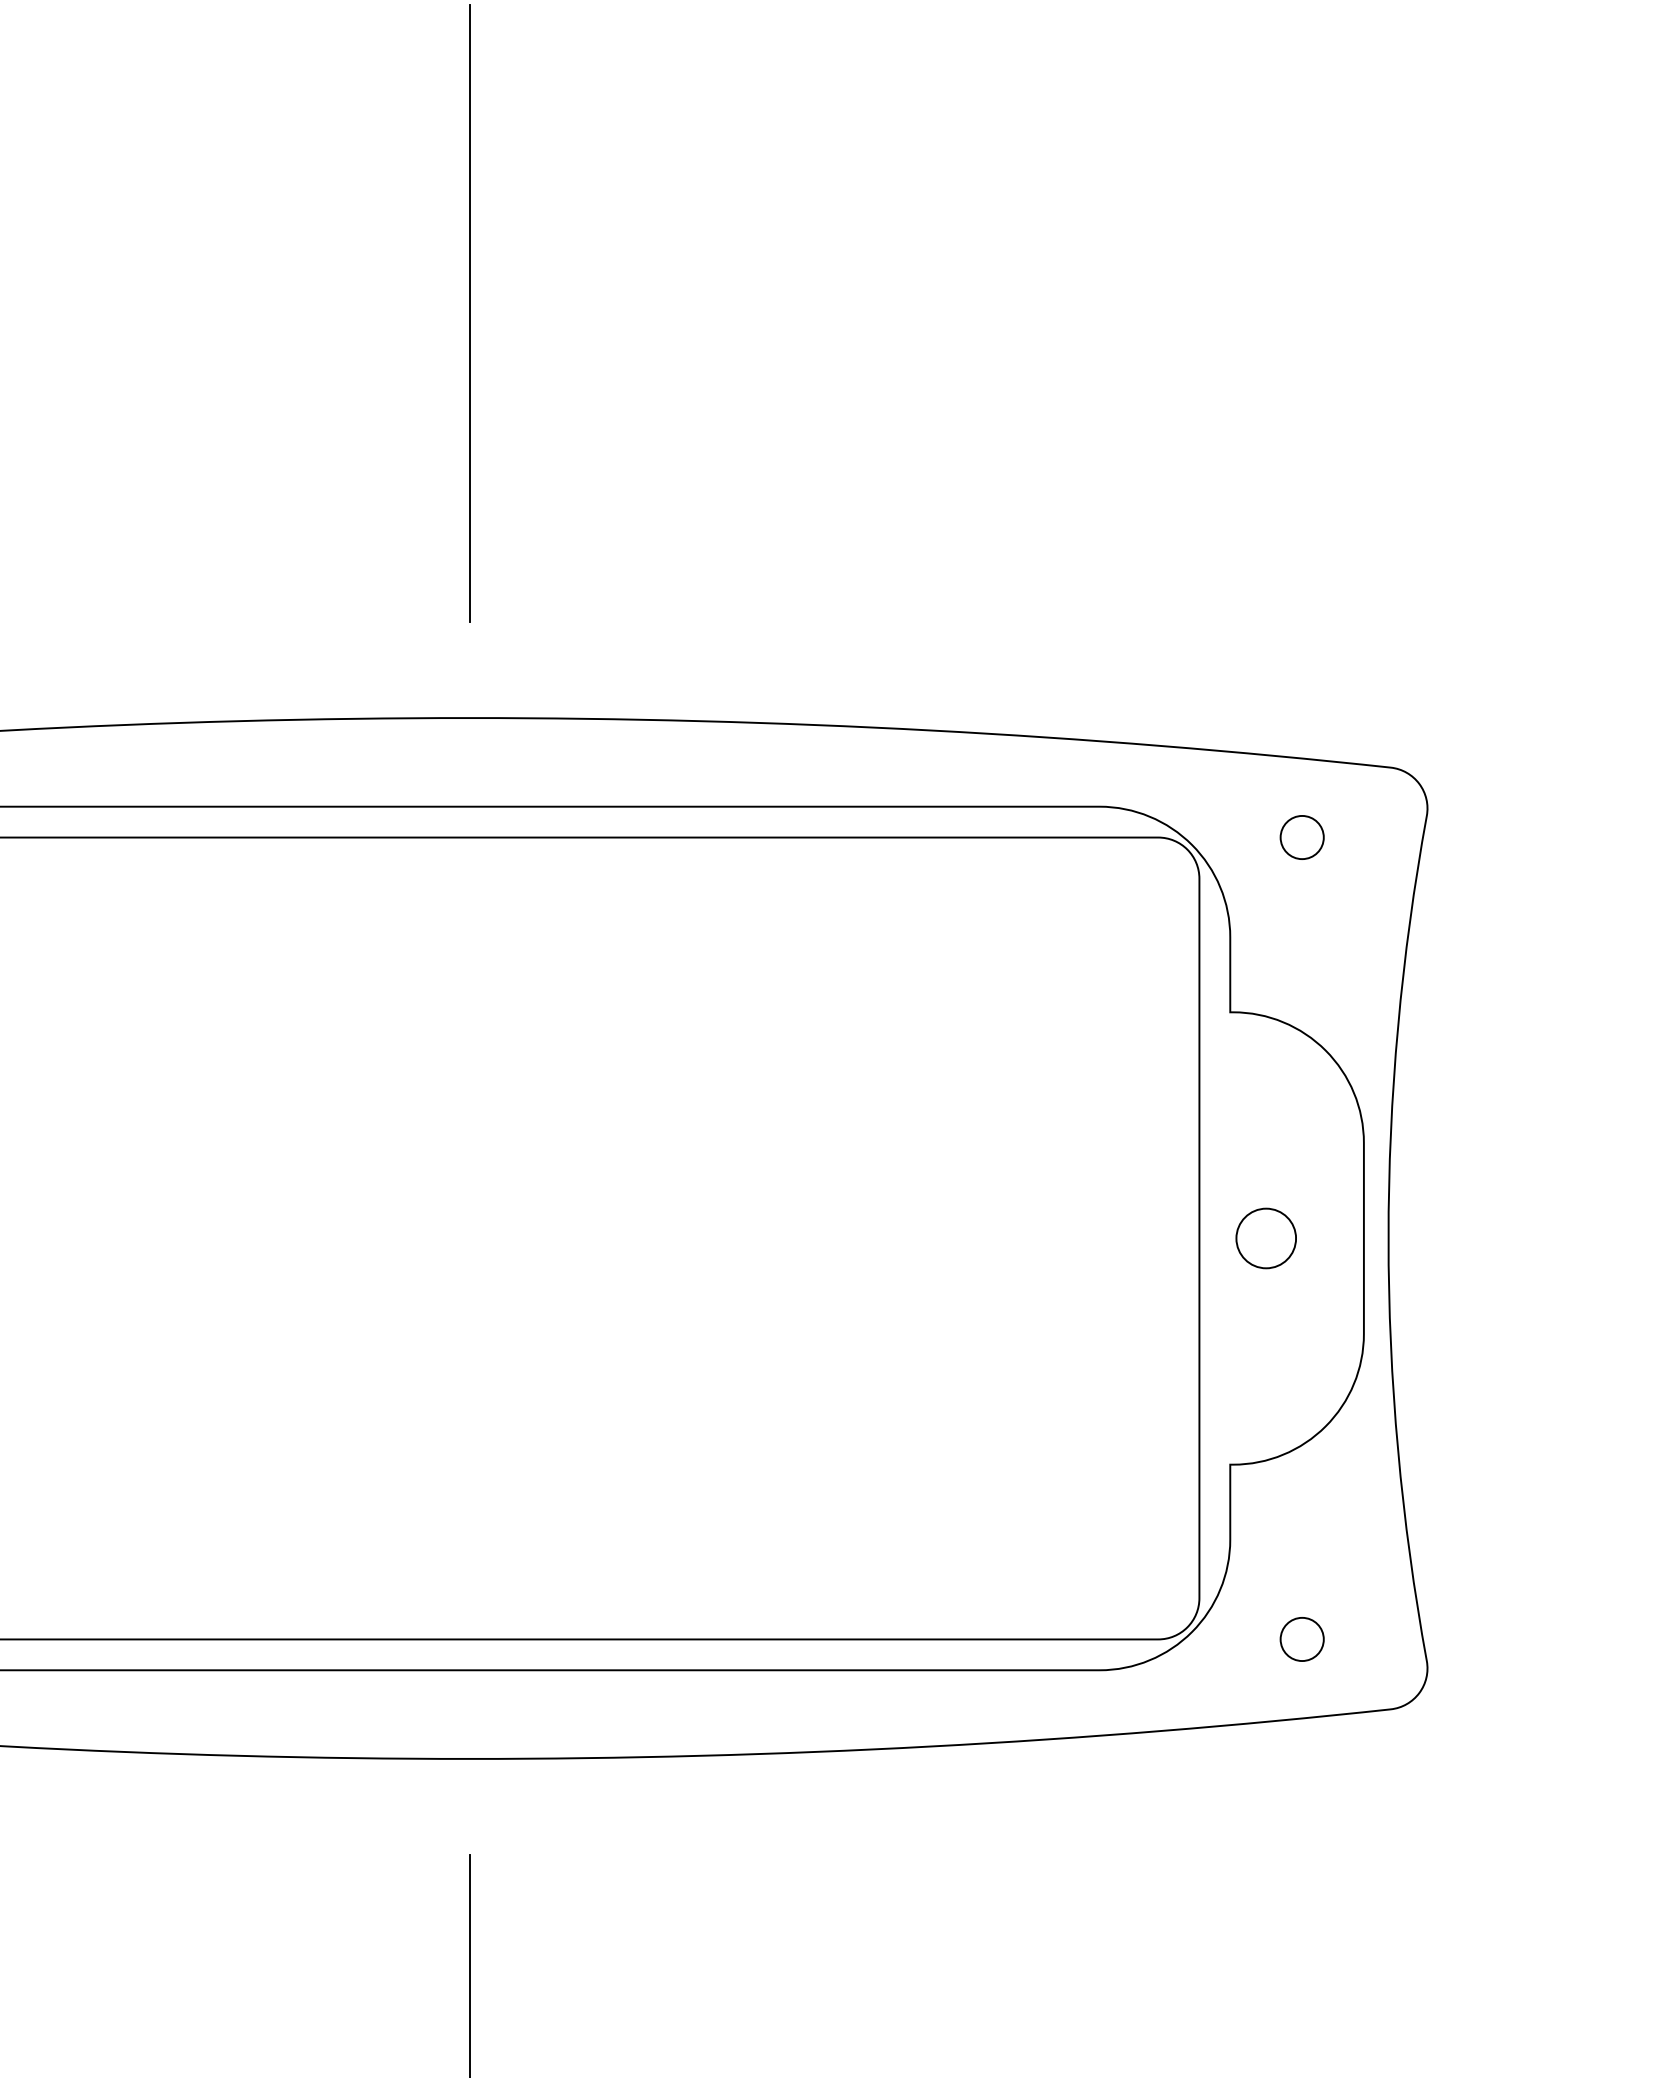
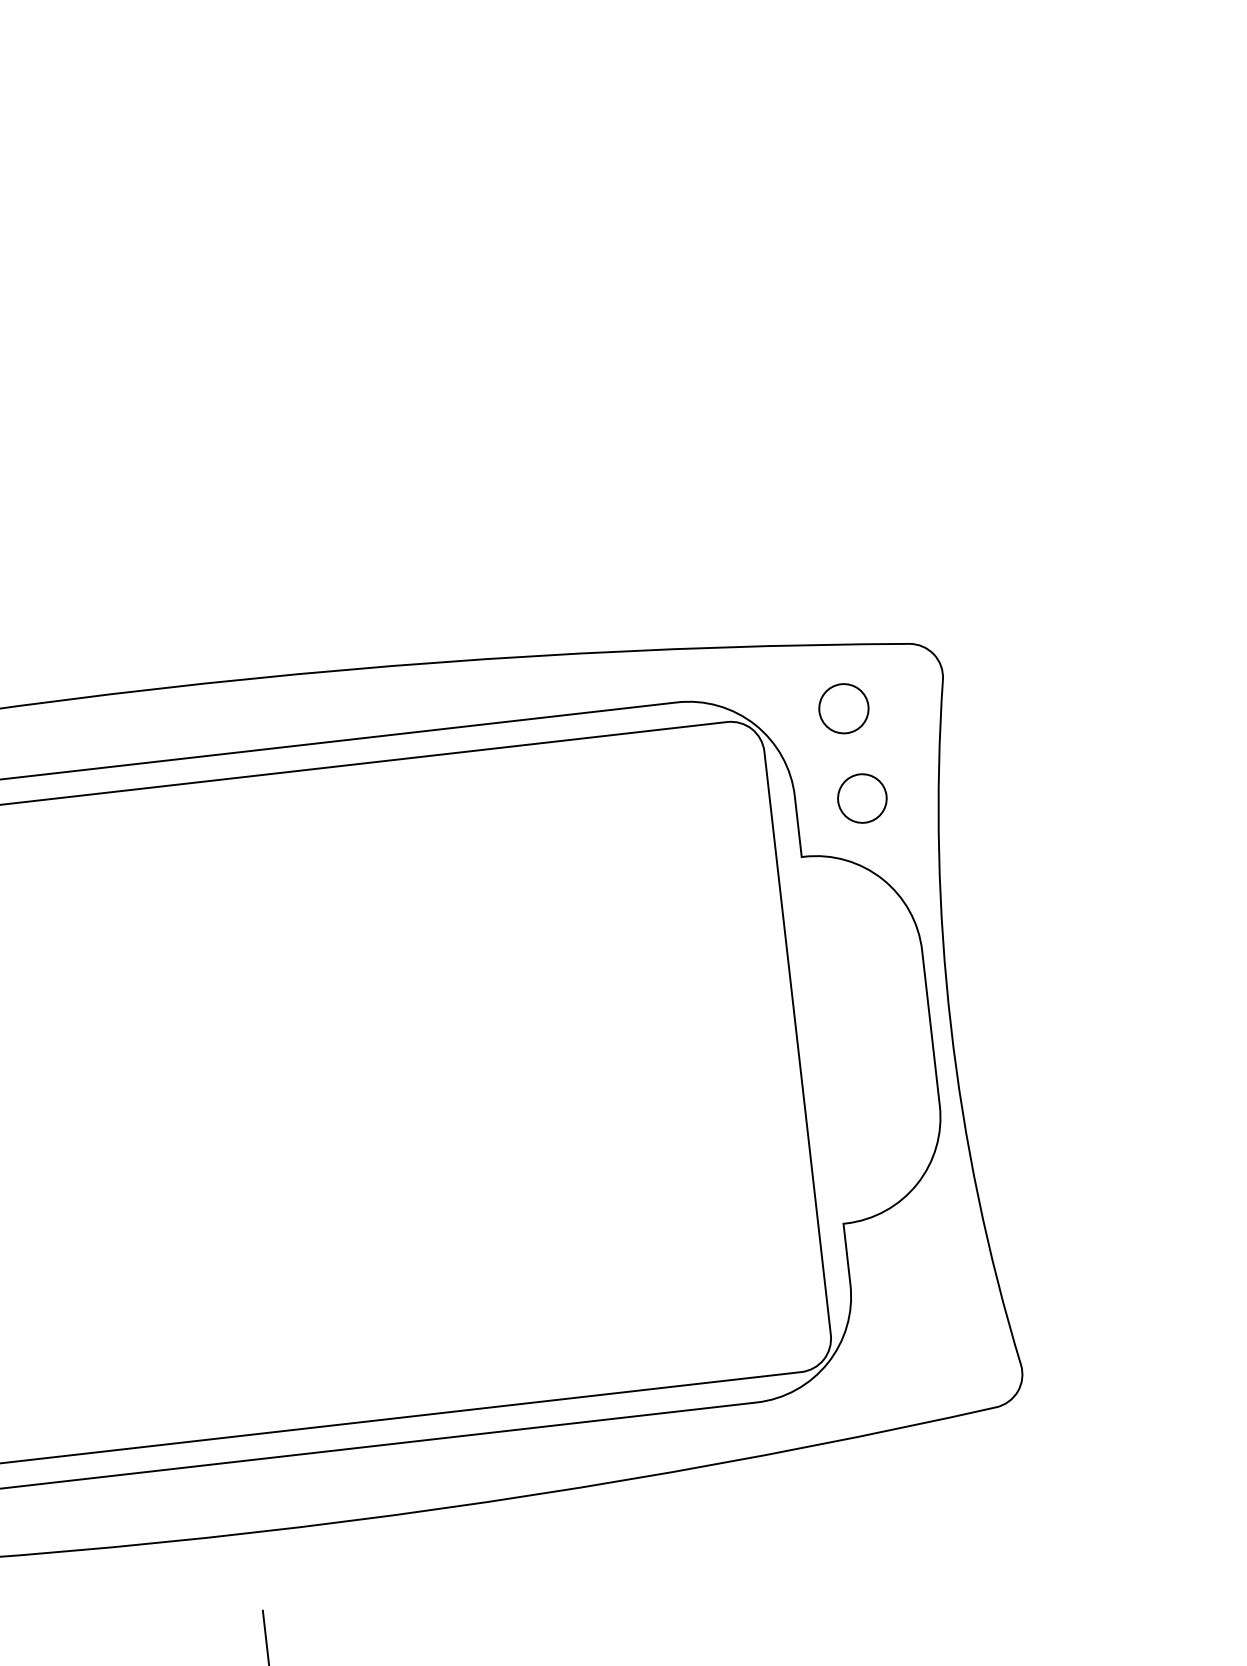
line: (469, 312) -> (120, 360), removed
circle: (1301, 837) -> (843, 708), size x1.4
circle: (1265, 1238) -> (861, 798), moved
circle: (1301, 1639) -> (917, 1358), removed

